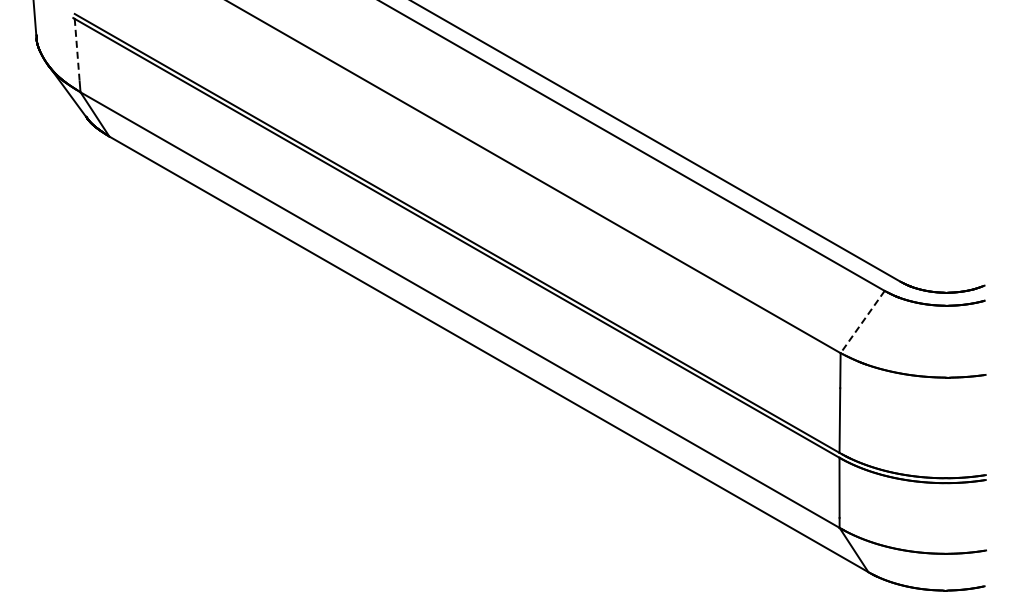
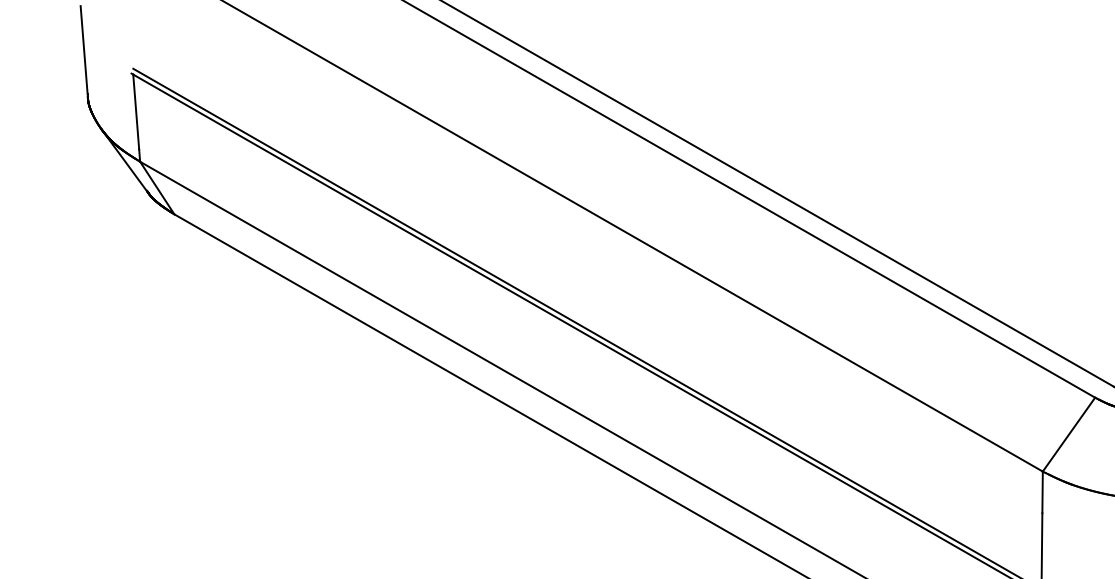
line: (77, 50) -> (136, 112), dashed -> solid
line: (862, 322) -> (1068, 435), dashed -> solid

